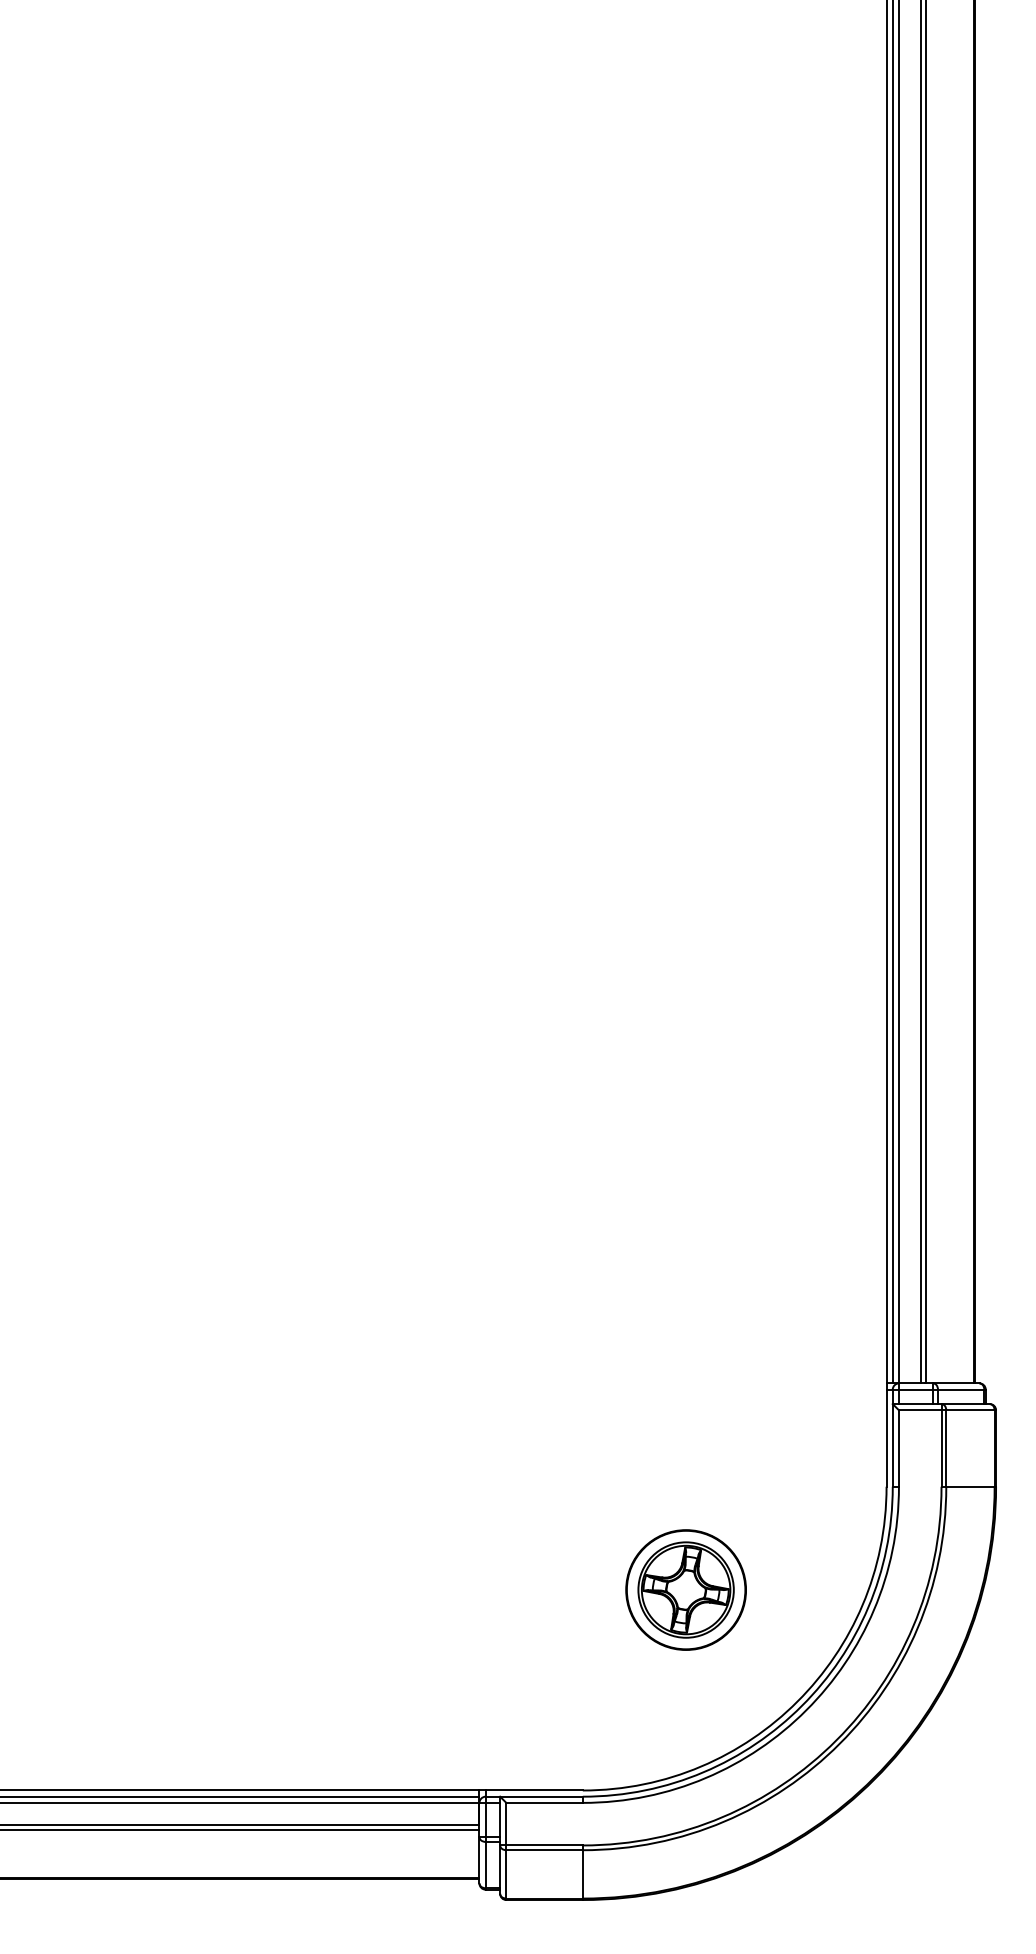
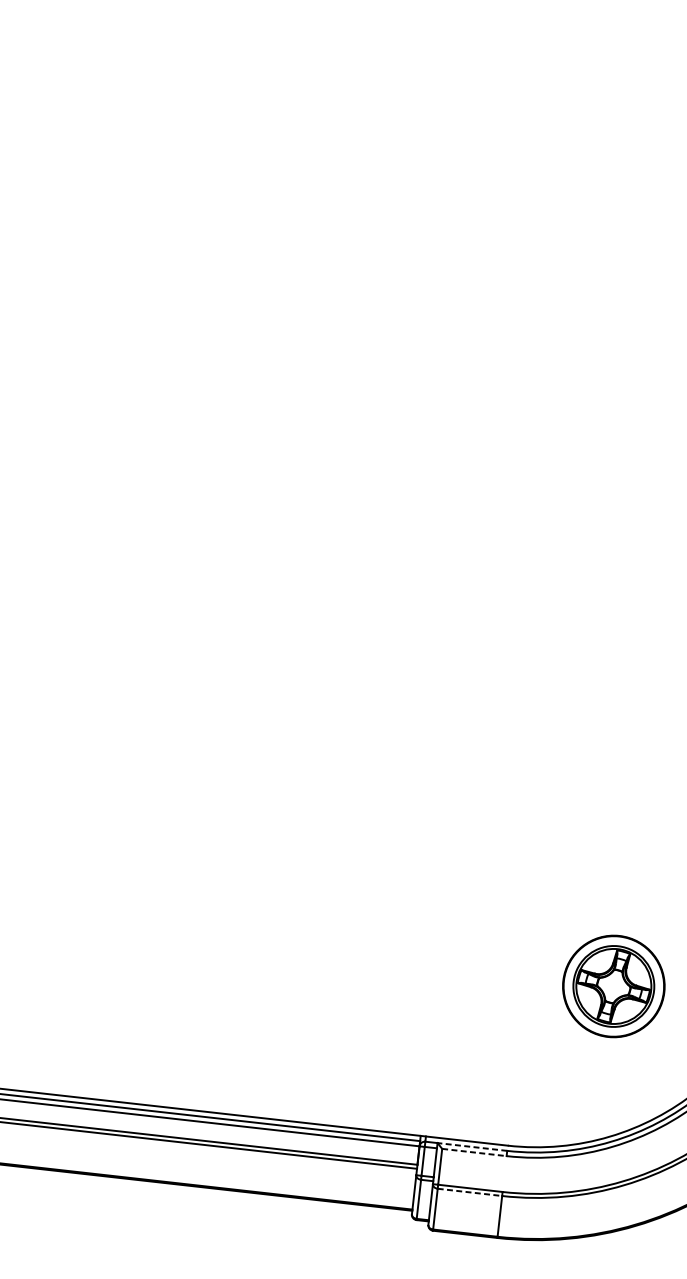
line: (540, 1796) -> (471, 1146), solid -> dashed
line: (545, 1802) -> (475, 1152), solid -> dashed
line: (545, 1850) -> (470, 1192), solid -> dashed

